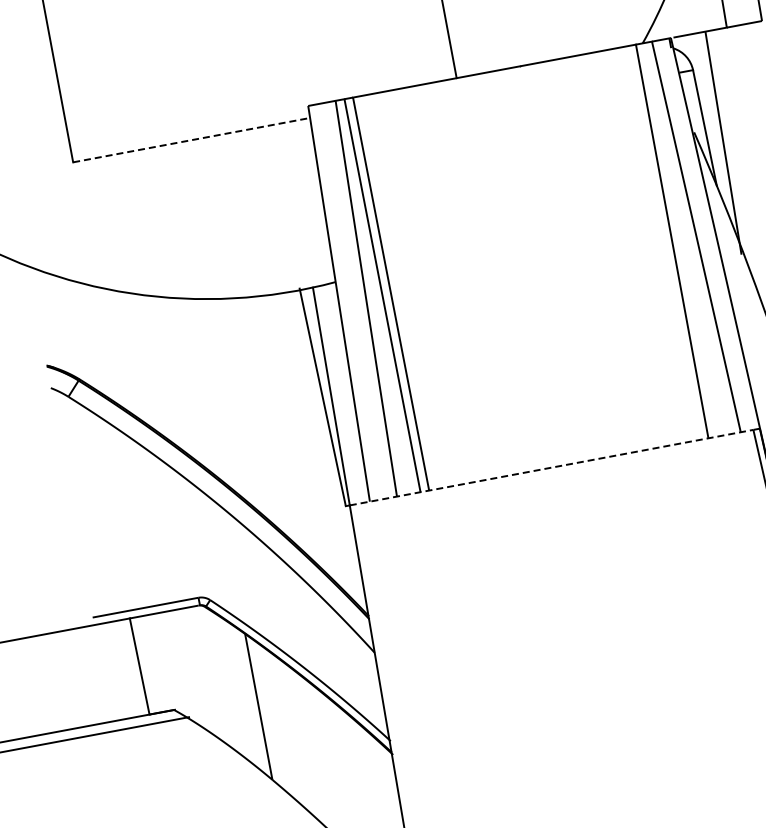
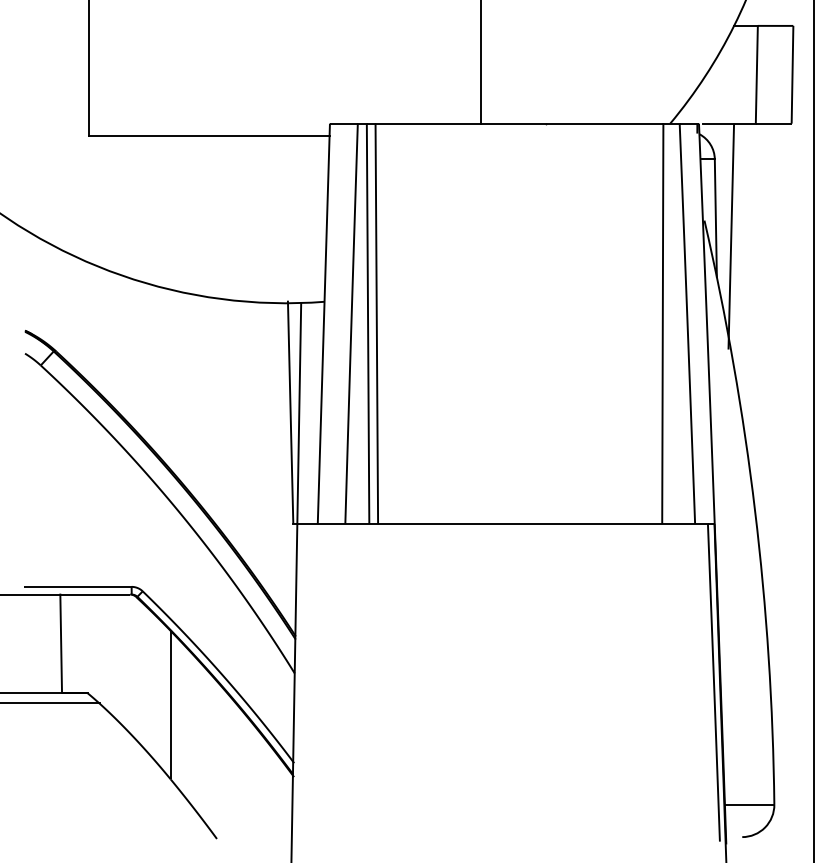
line: (192, 139) -> (209, 135), dashed -> solid
line: (552, 467) -> (503, 523), dashed -> solid

